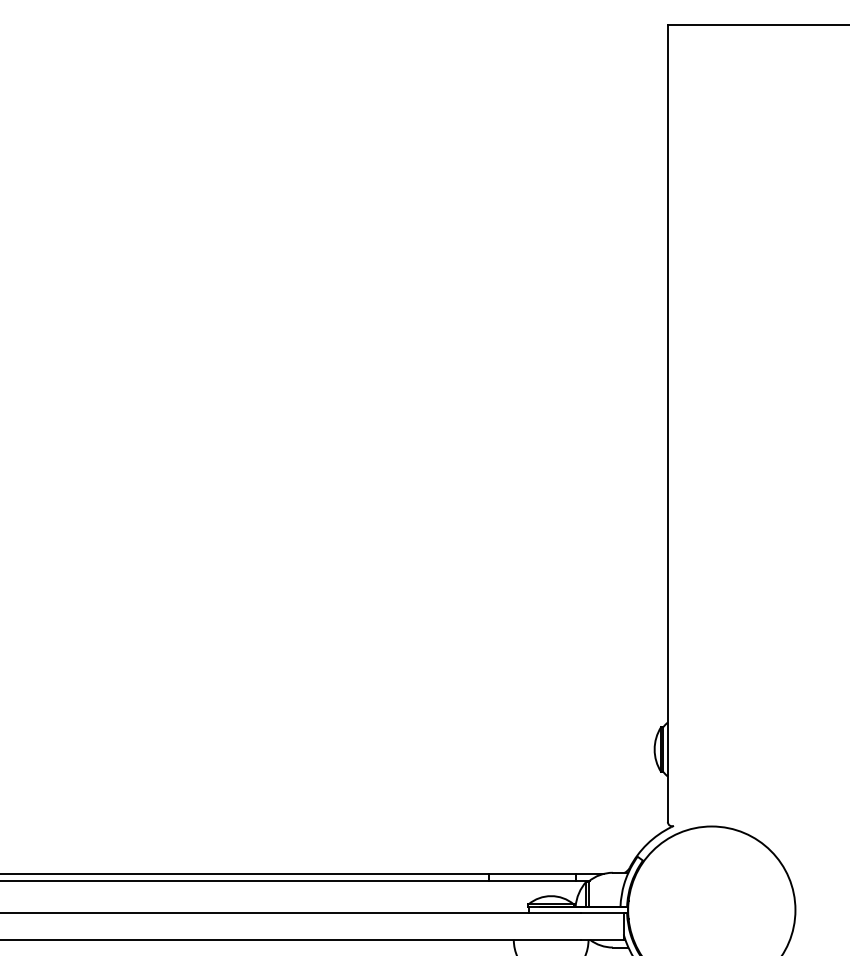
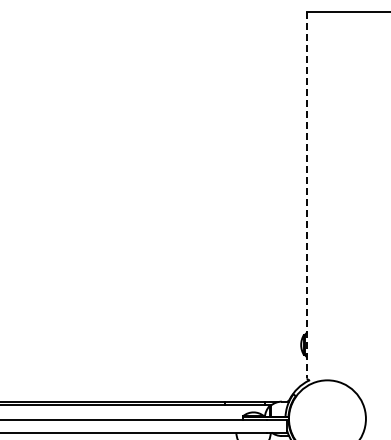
line: (668, 424) -> (307, 195), solid -> dashed

